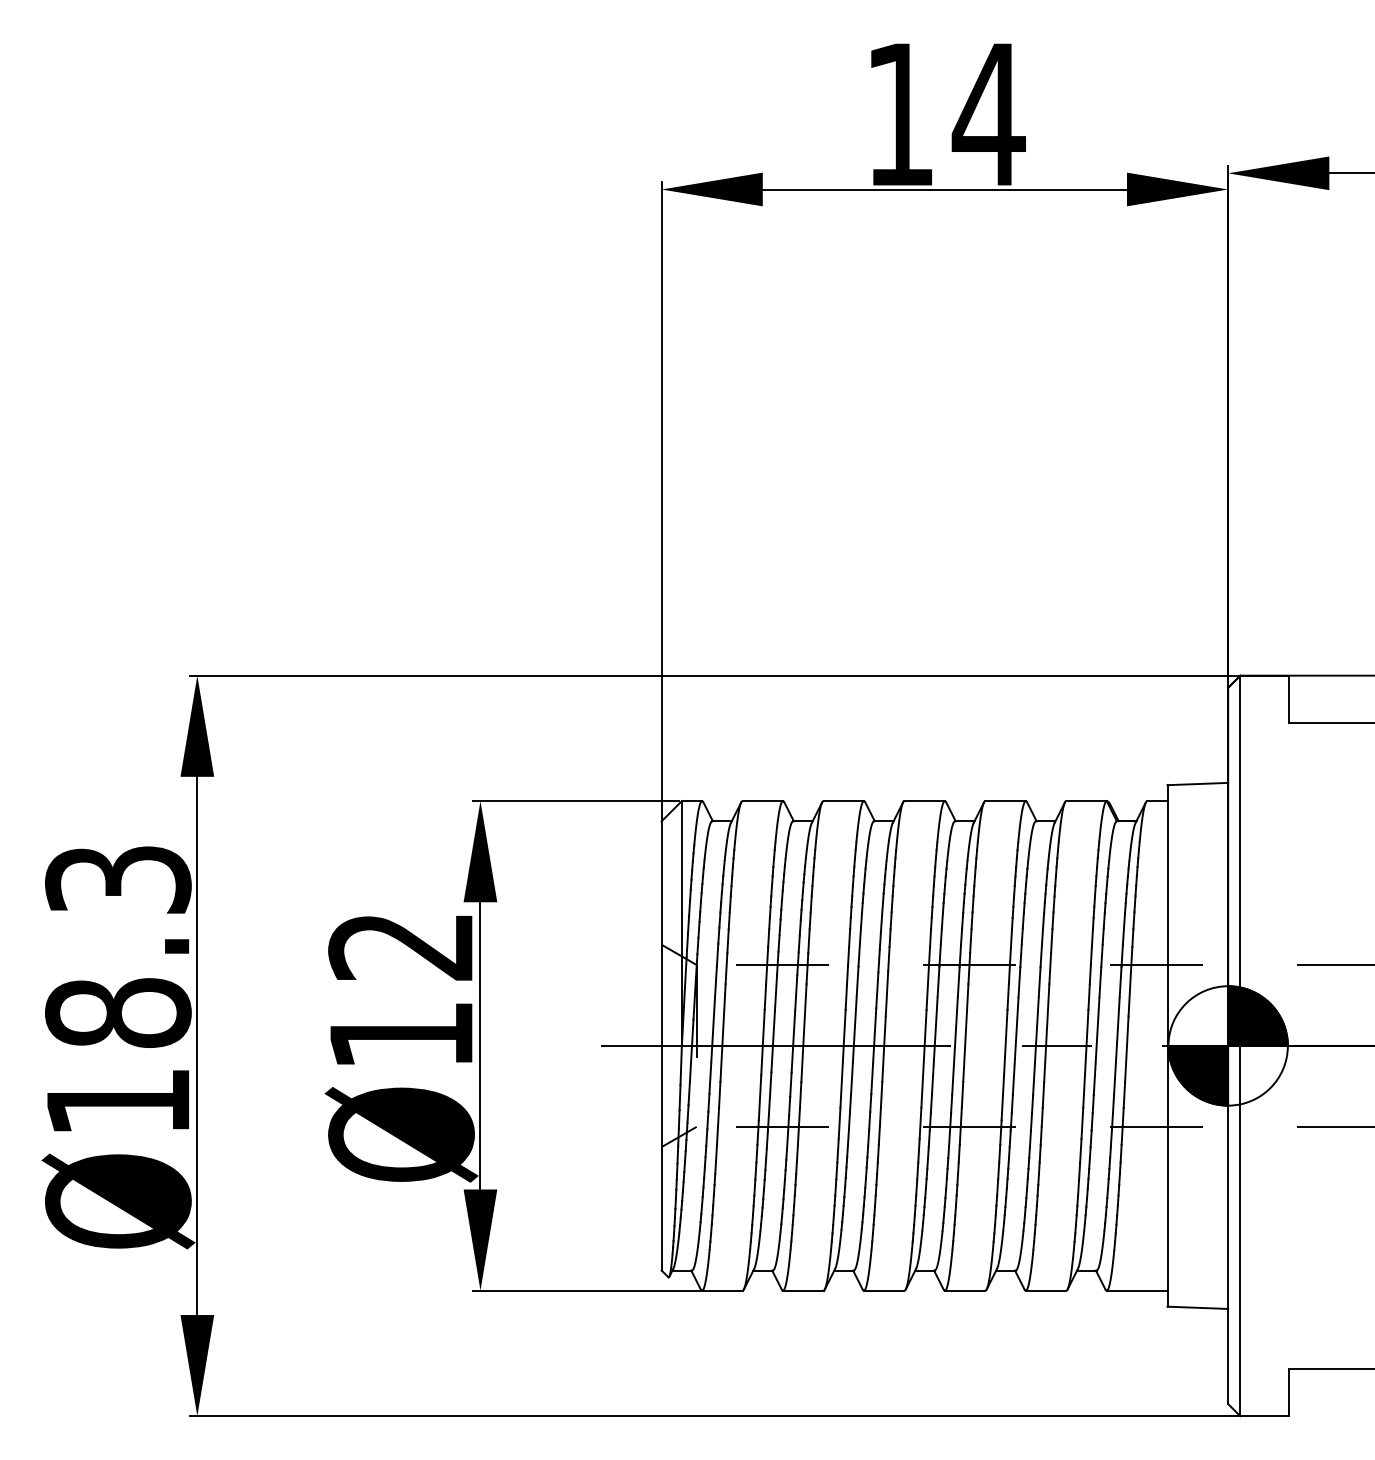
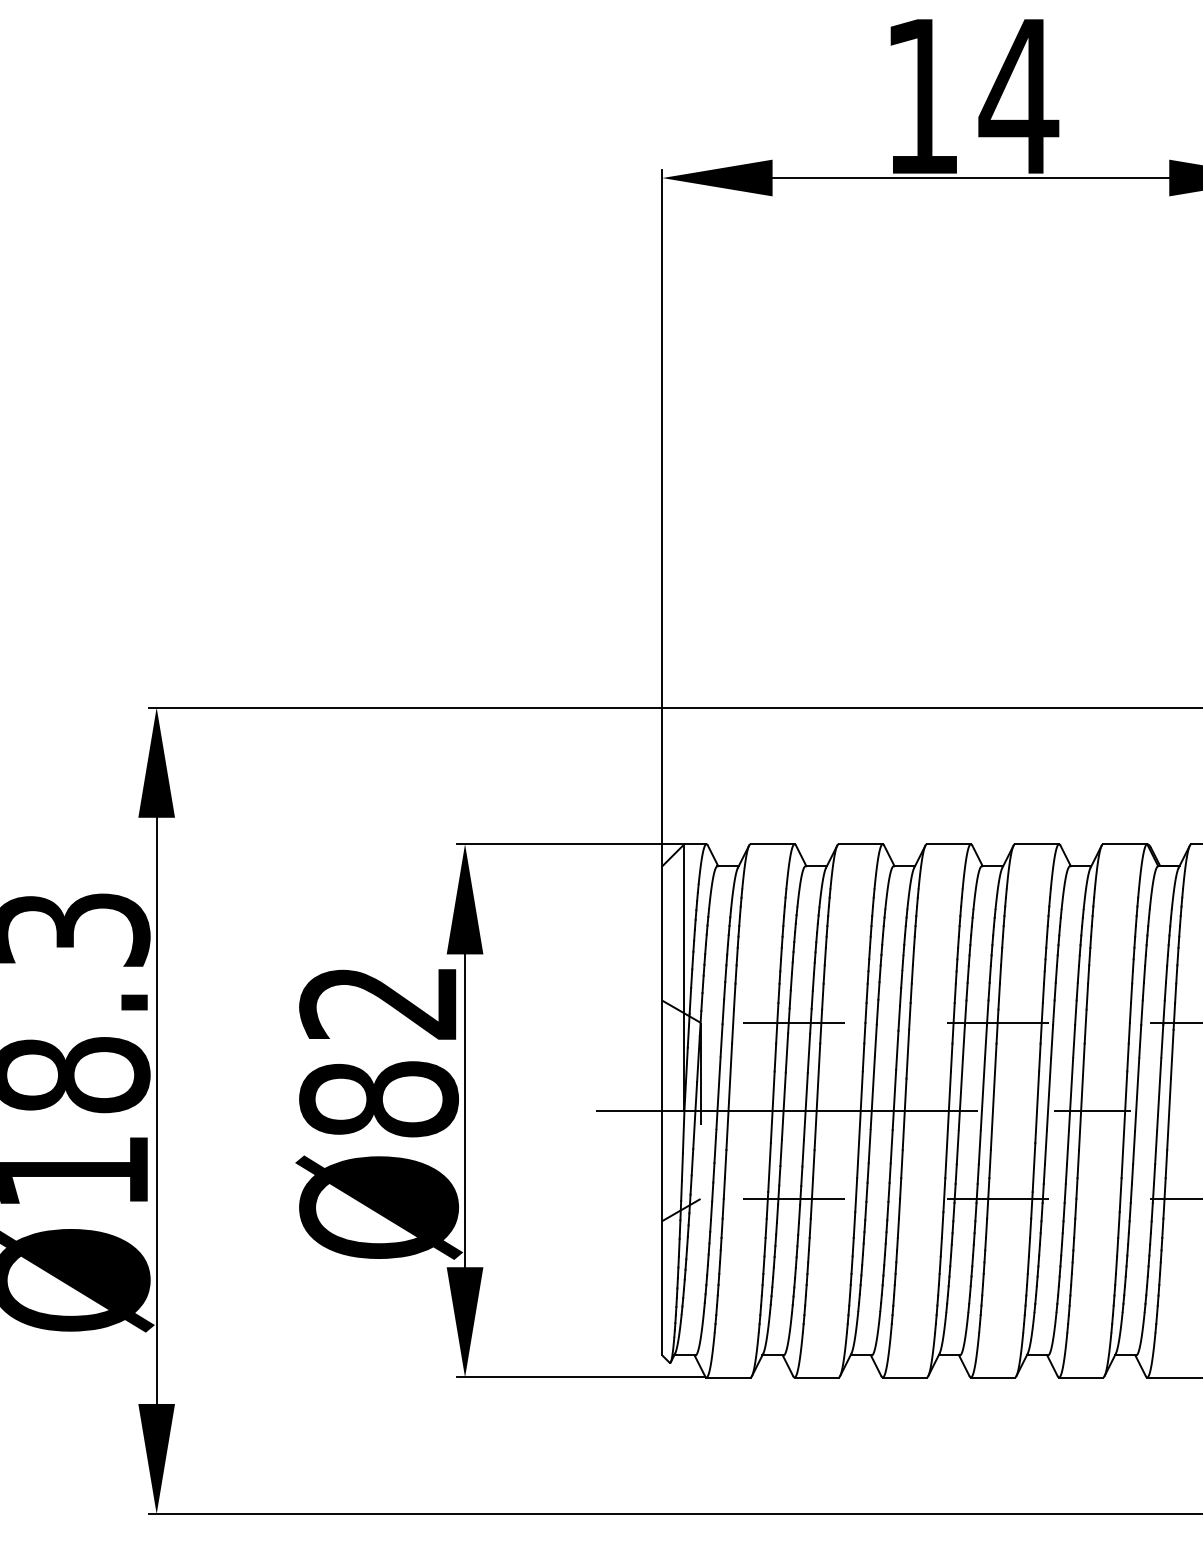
text: (401, 1035) -> (379, 1099), Ø12 -> Ø82

